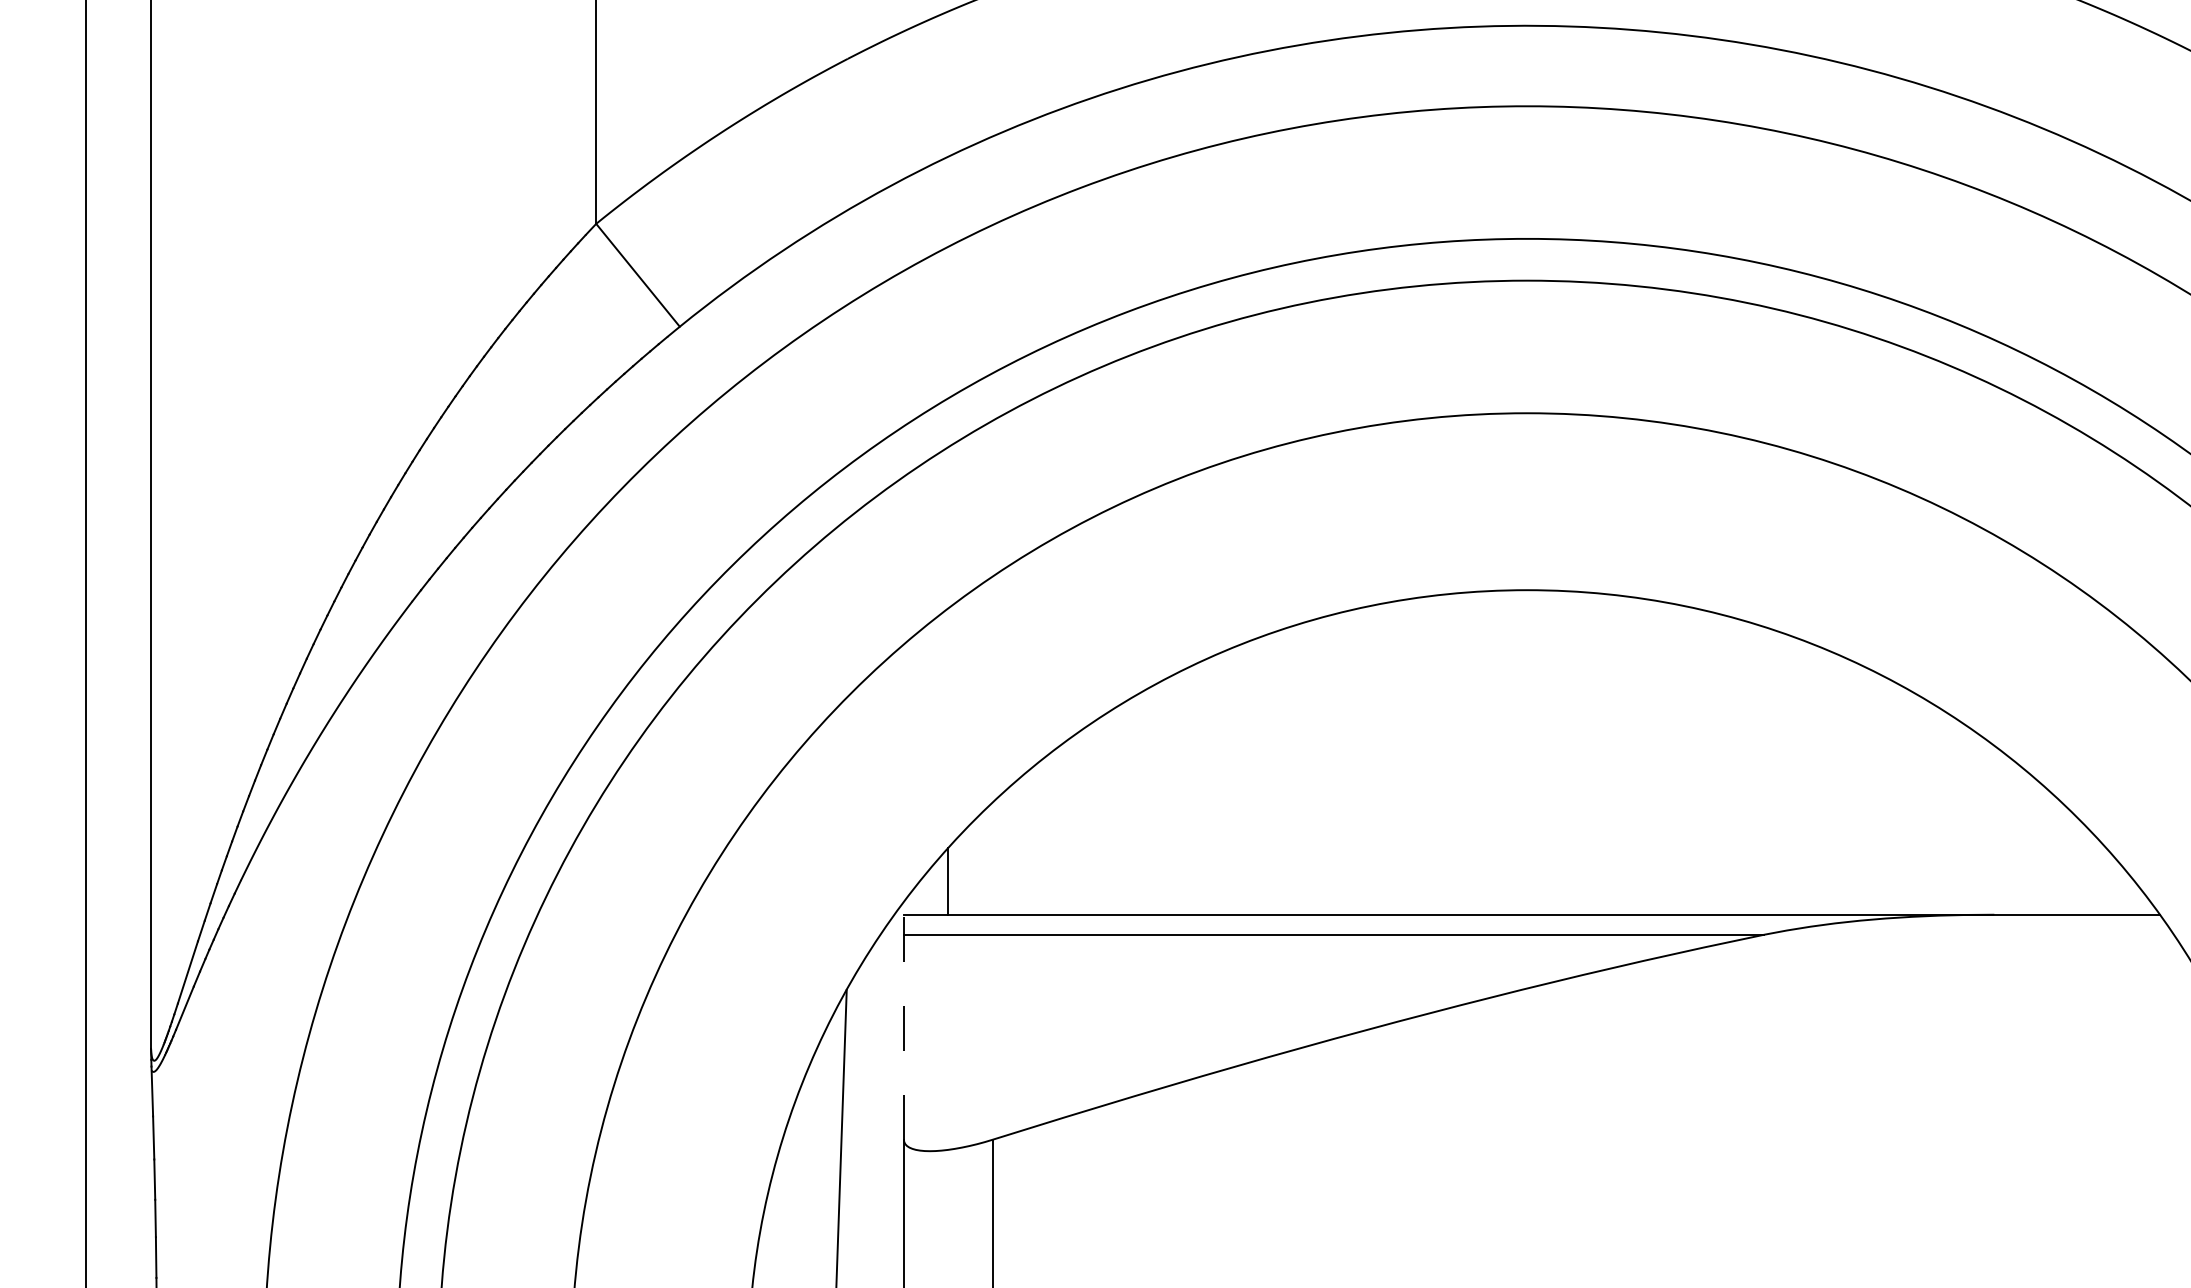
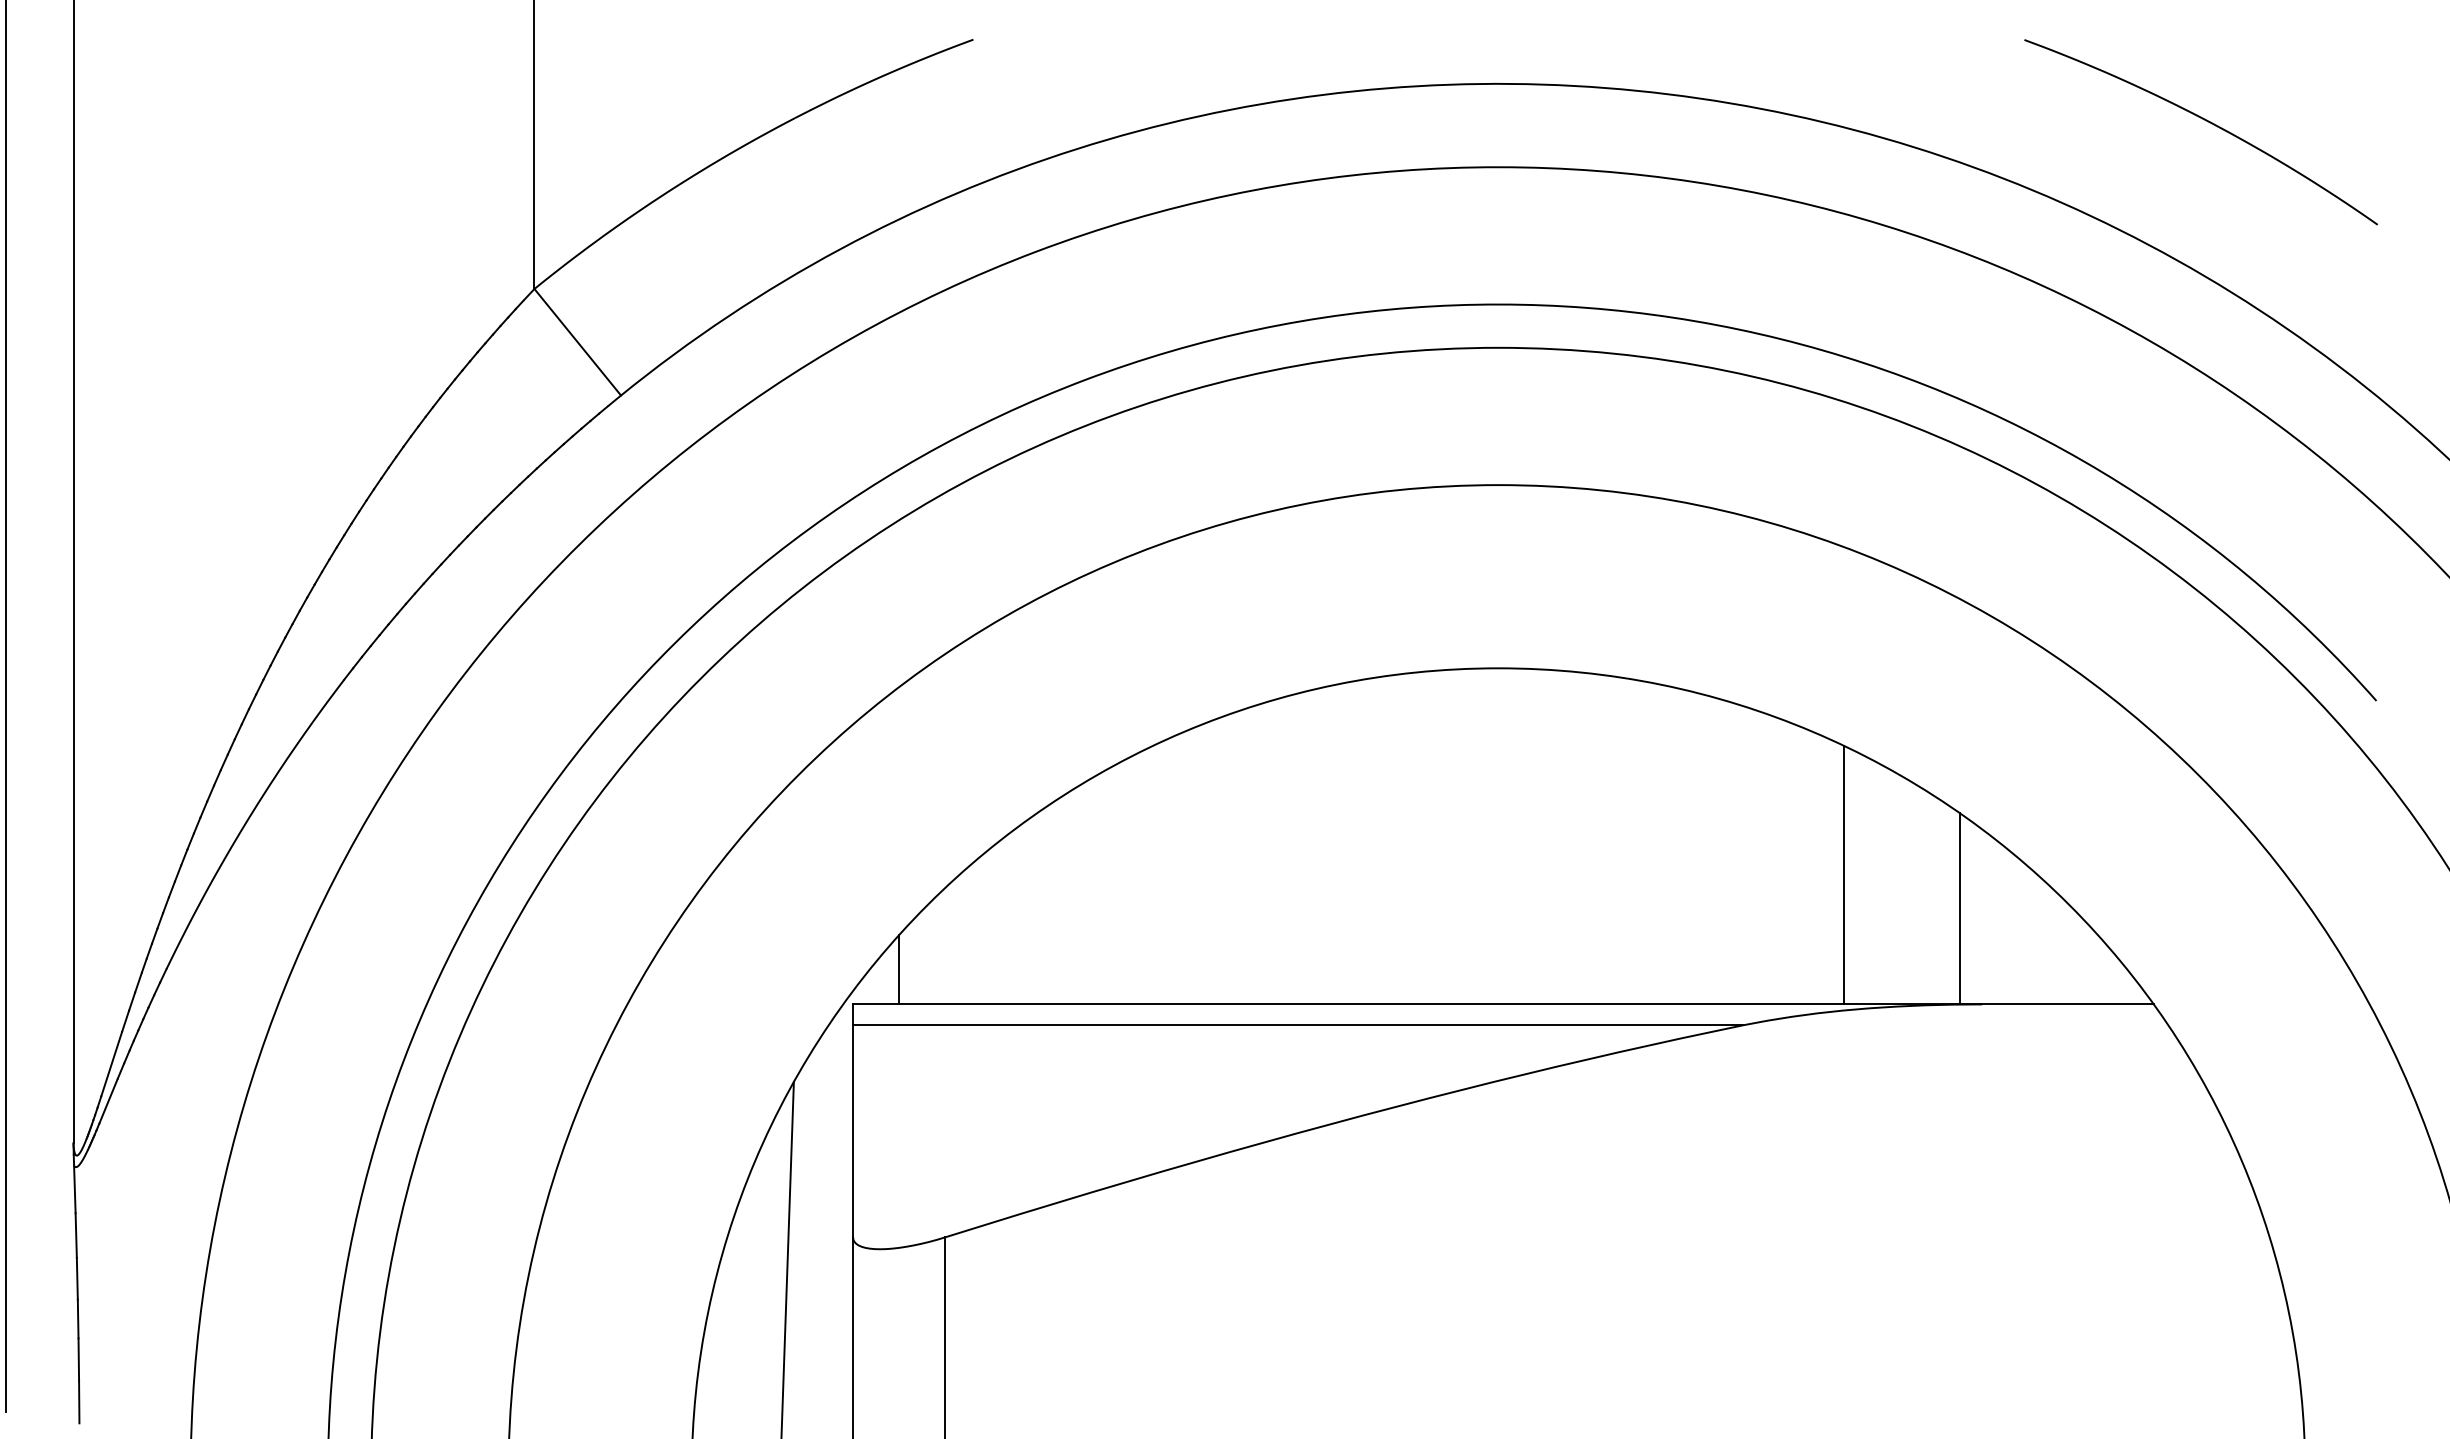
line: (1861, 790) -> (1844, 875), added
line: (1972, 822) -> (1959, 908), added
line: (904, 1026) -> (853, 1120), dashed -> solid

